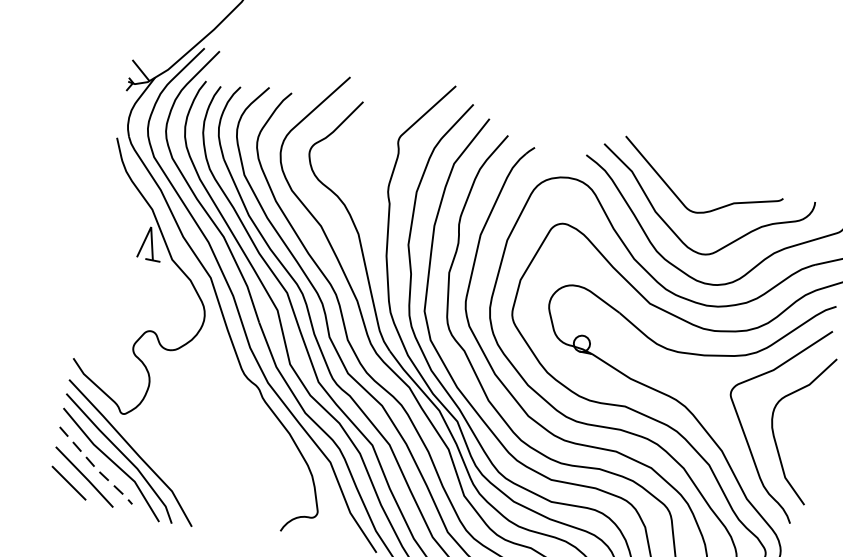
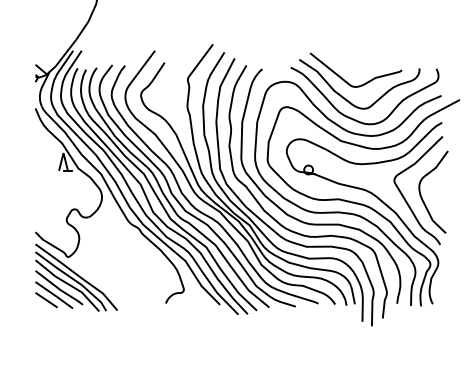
line: (95, 468) -> (59, 289), dashed -> solid

